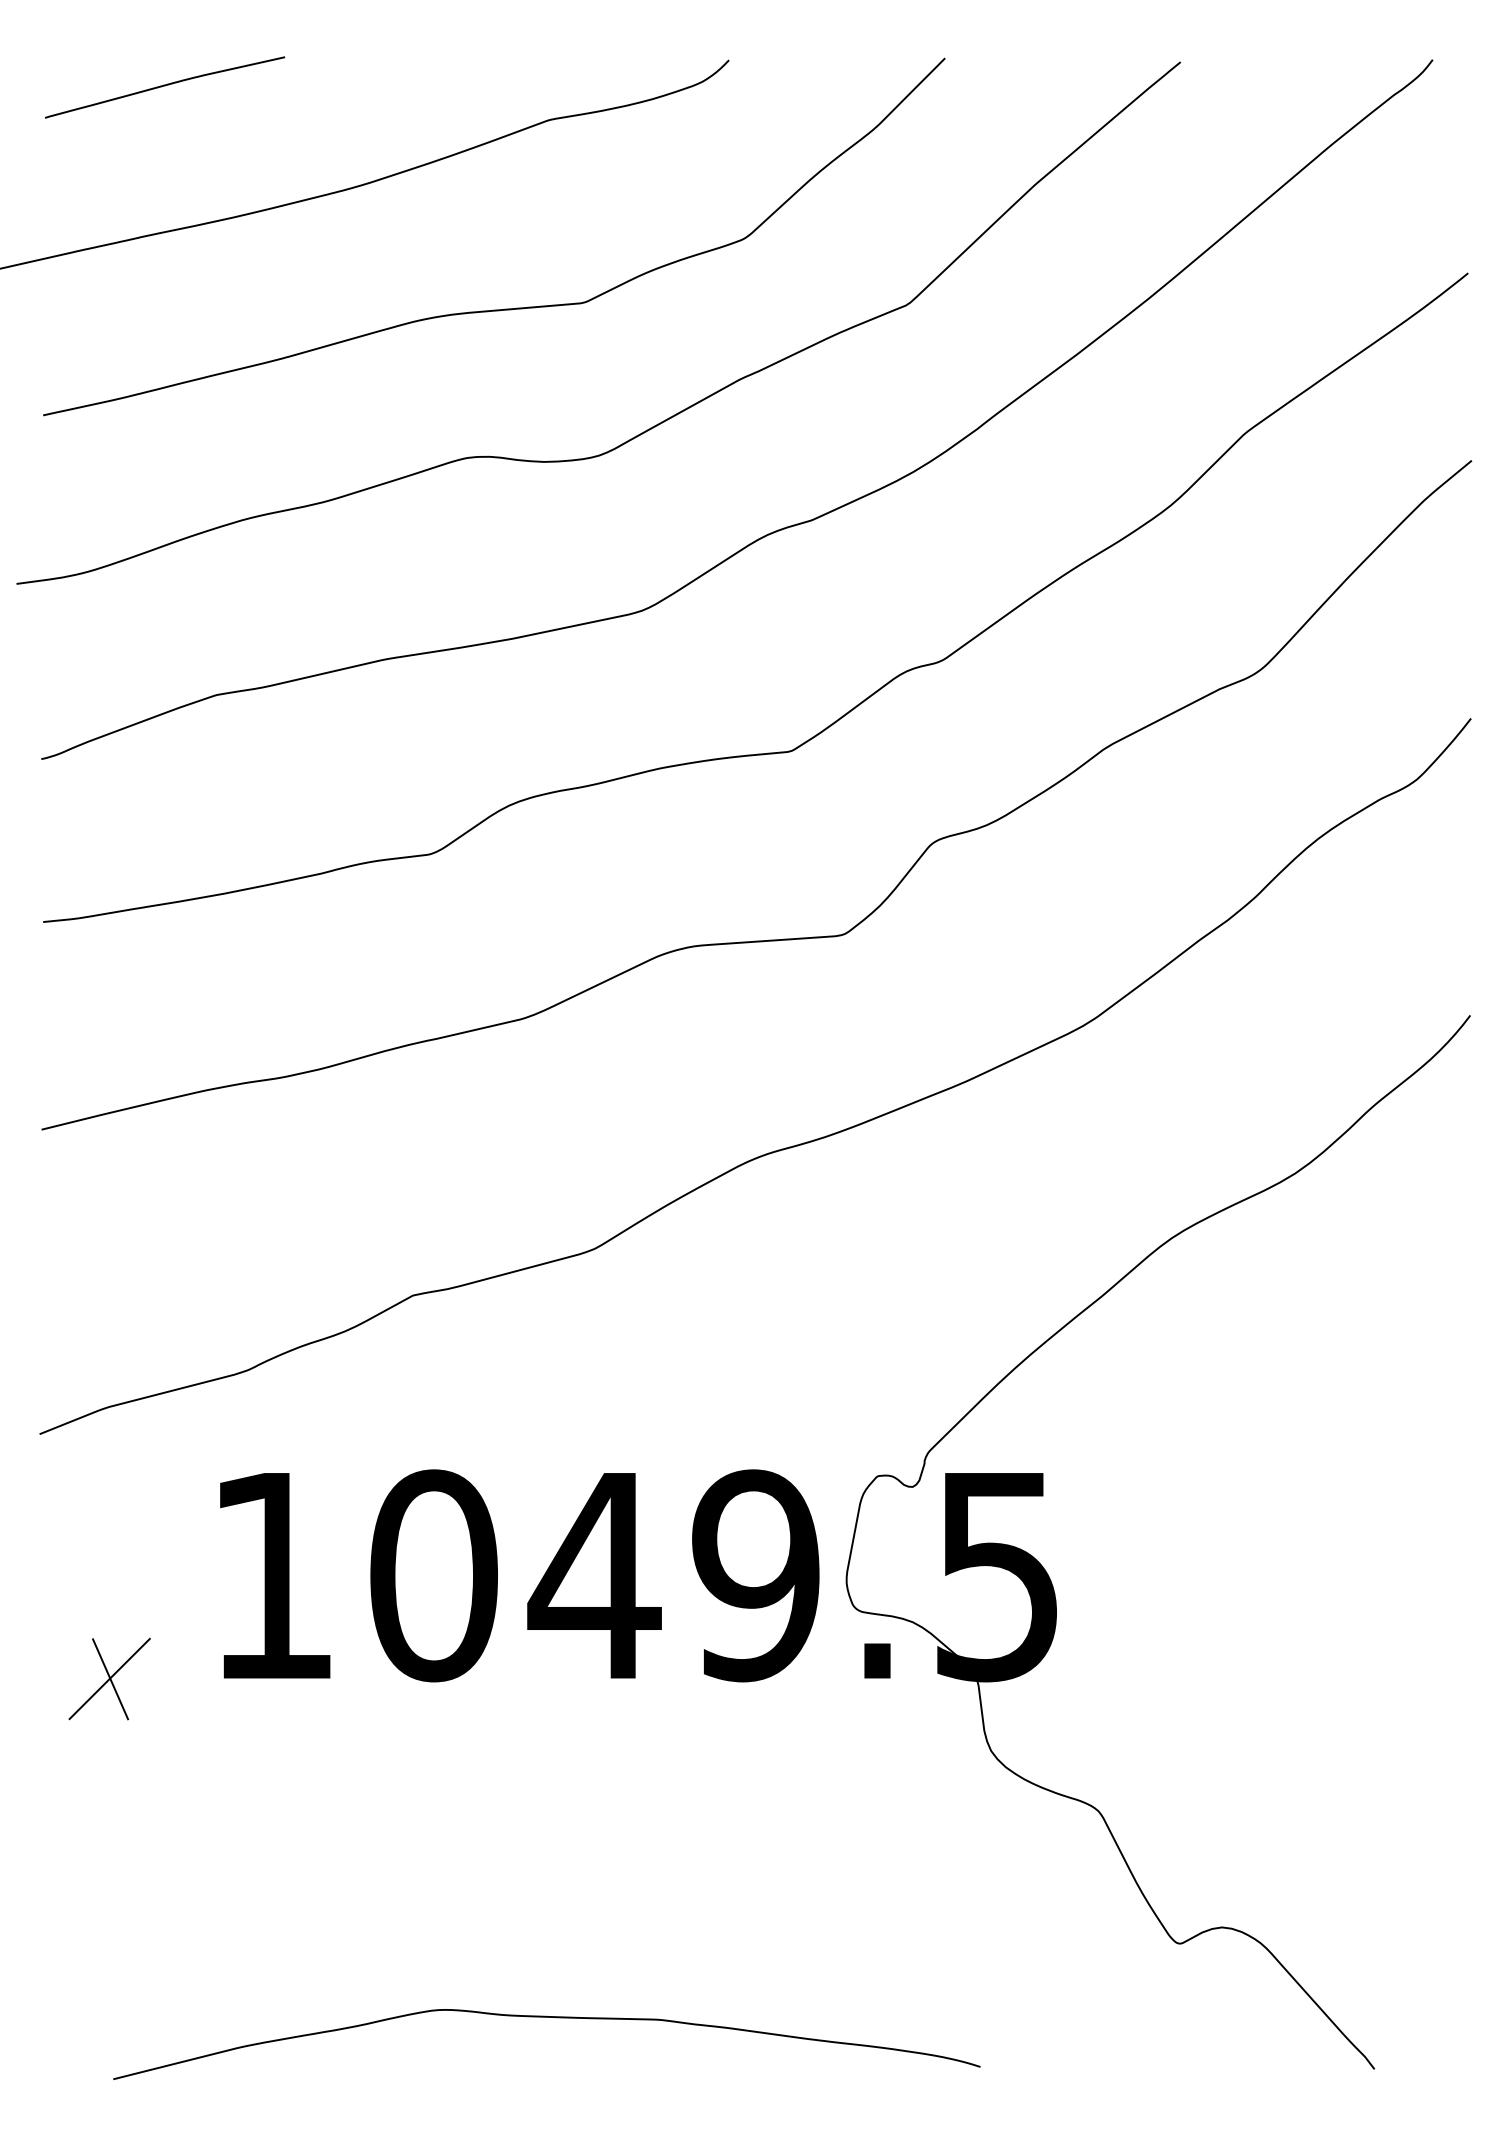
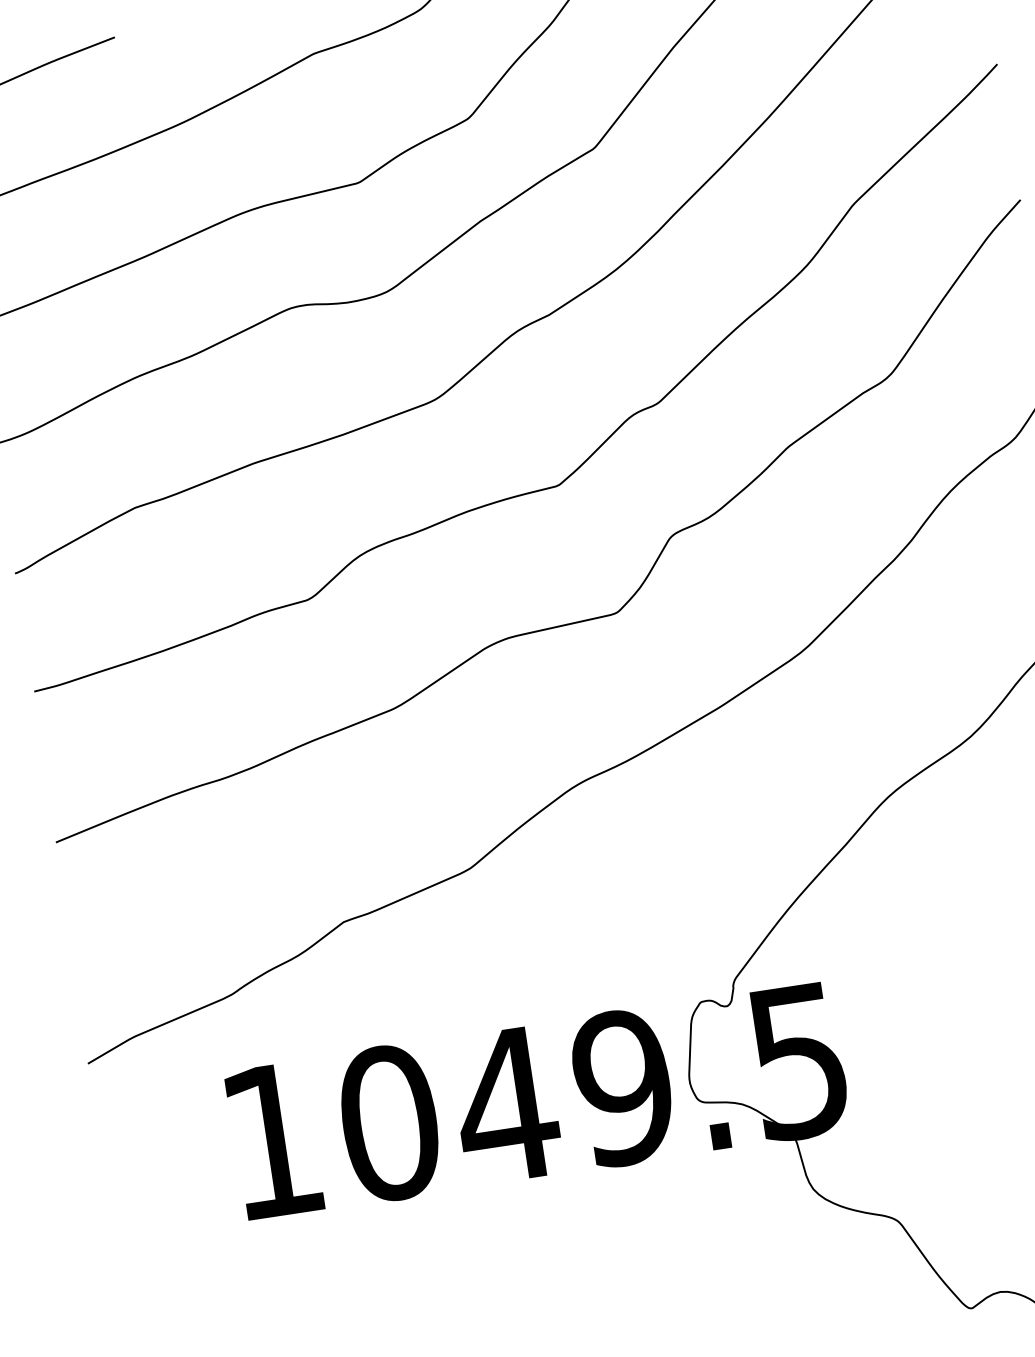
part: (109, 1678) -> (165, 1233), removed

